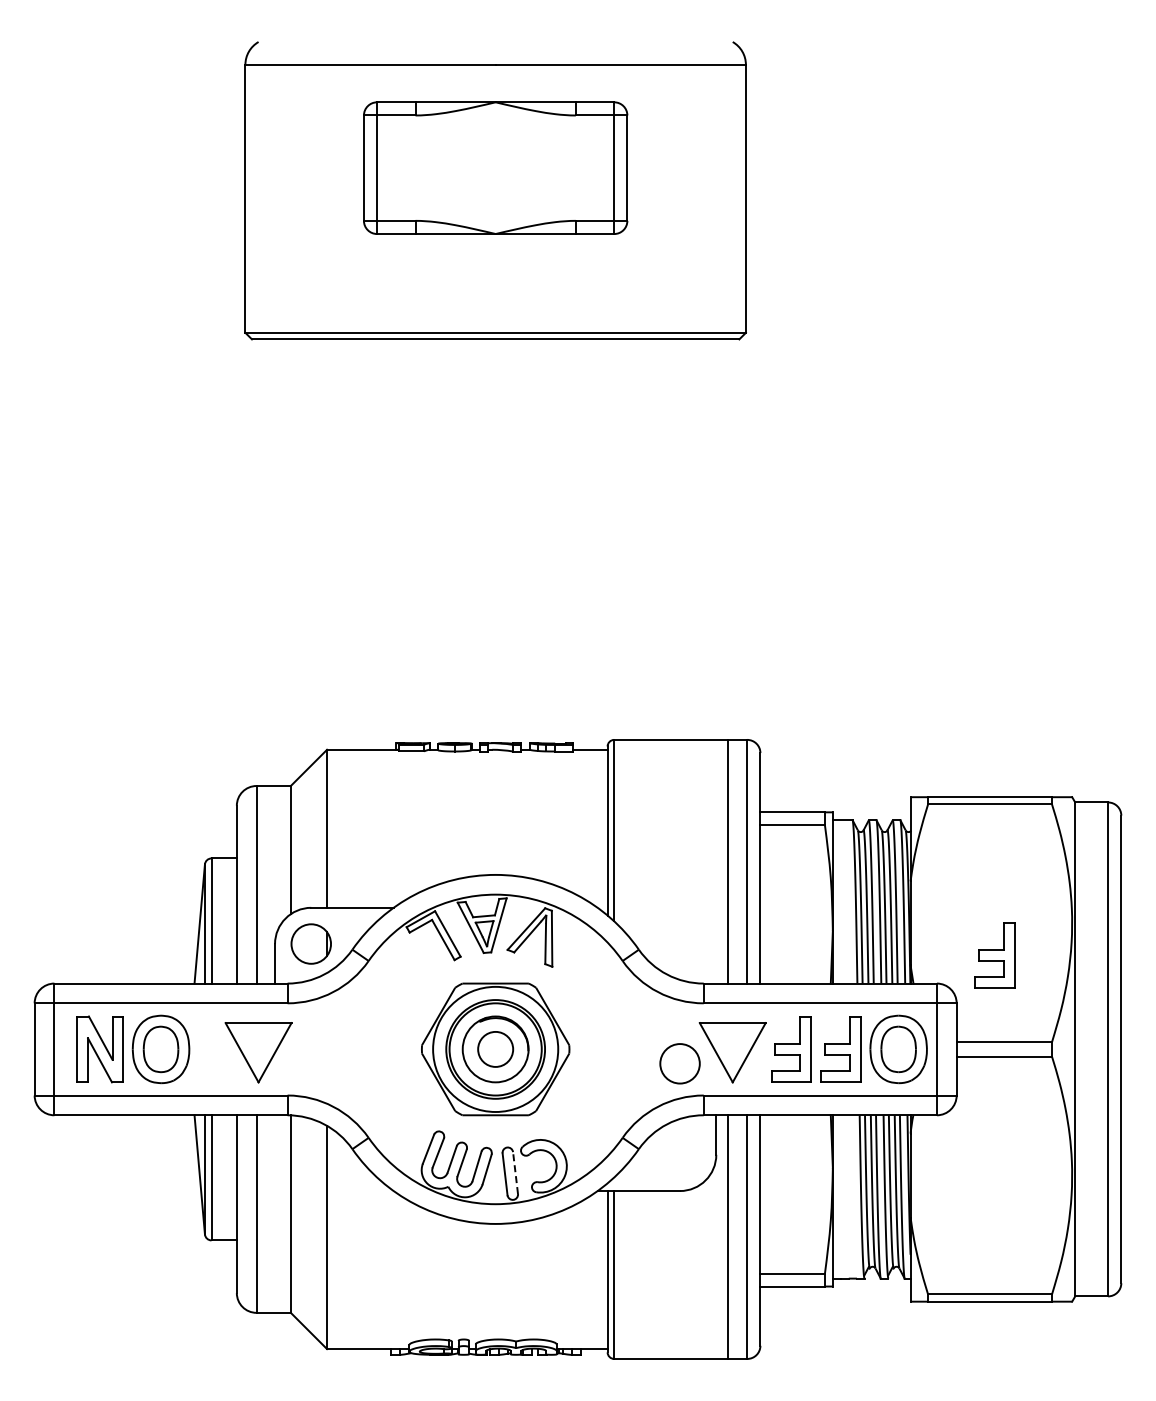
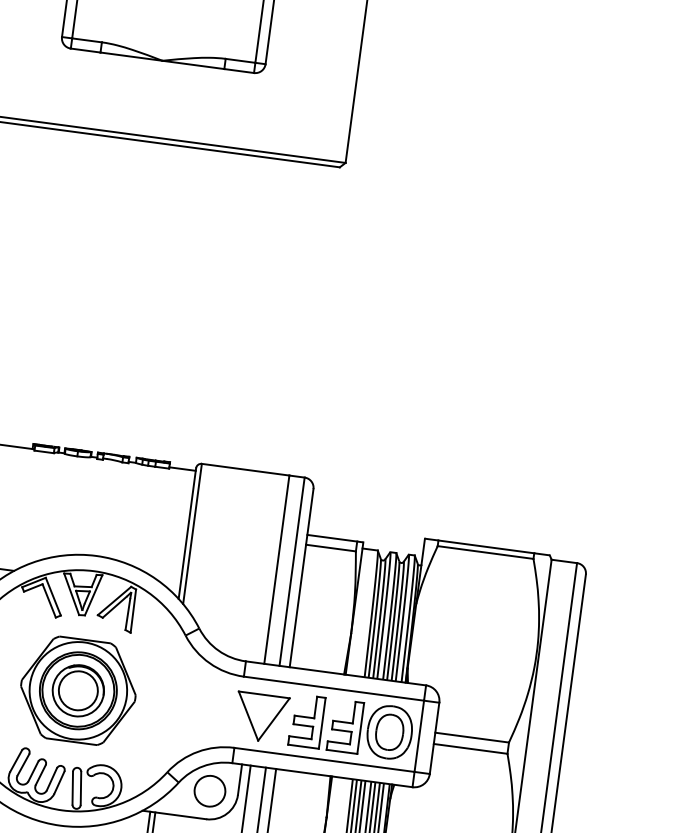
part: (994, 955) -> (473, 669), removed
circle: (495, 1049) -> (78, 690), size x1.43
circle: (679, 1063) -> (209, 790), moved
line: (515, 1172) -> (81, 787), dashed -> solid

